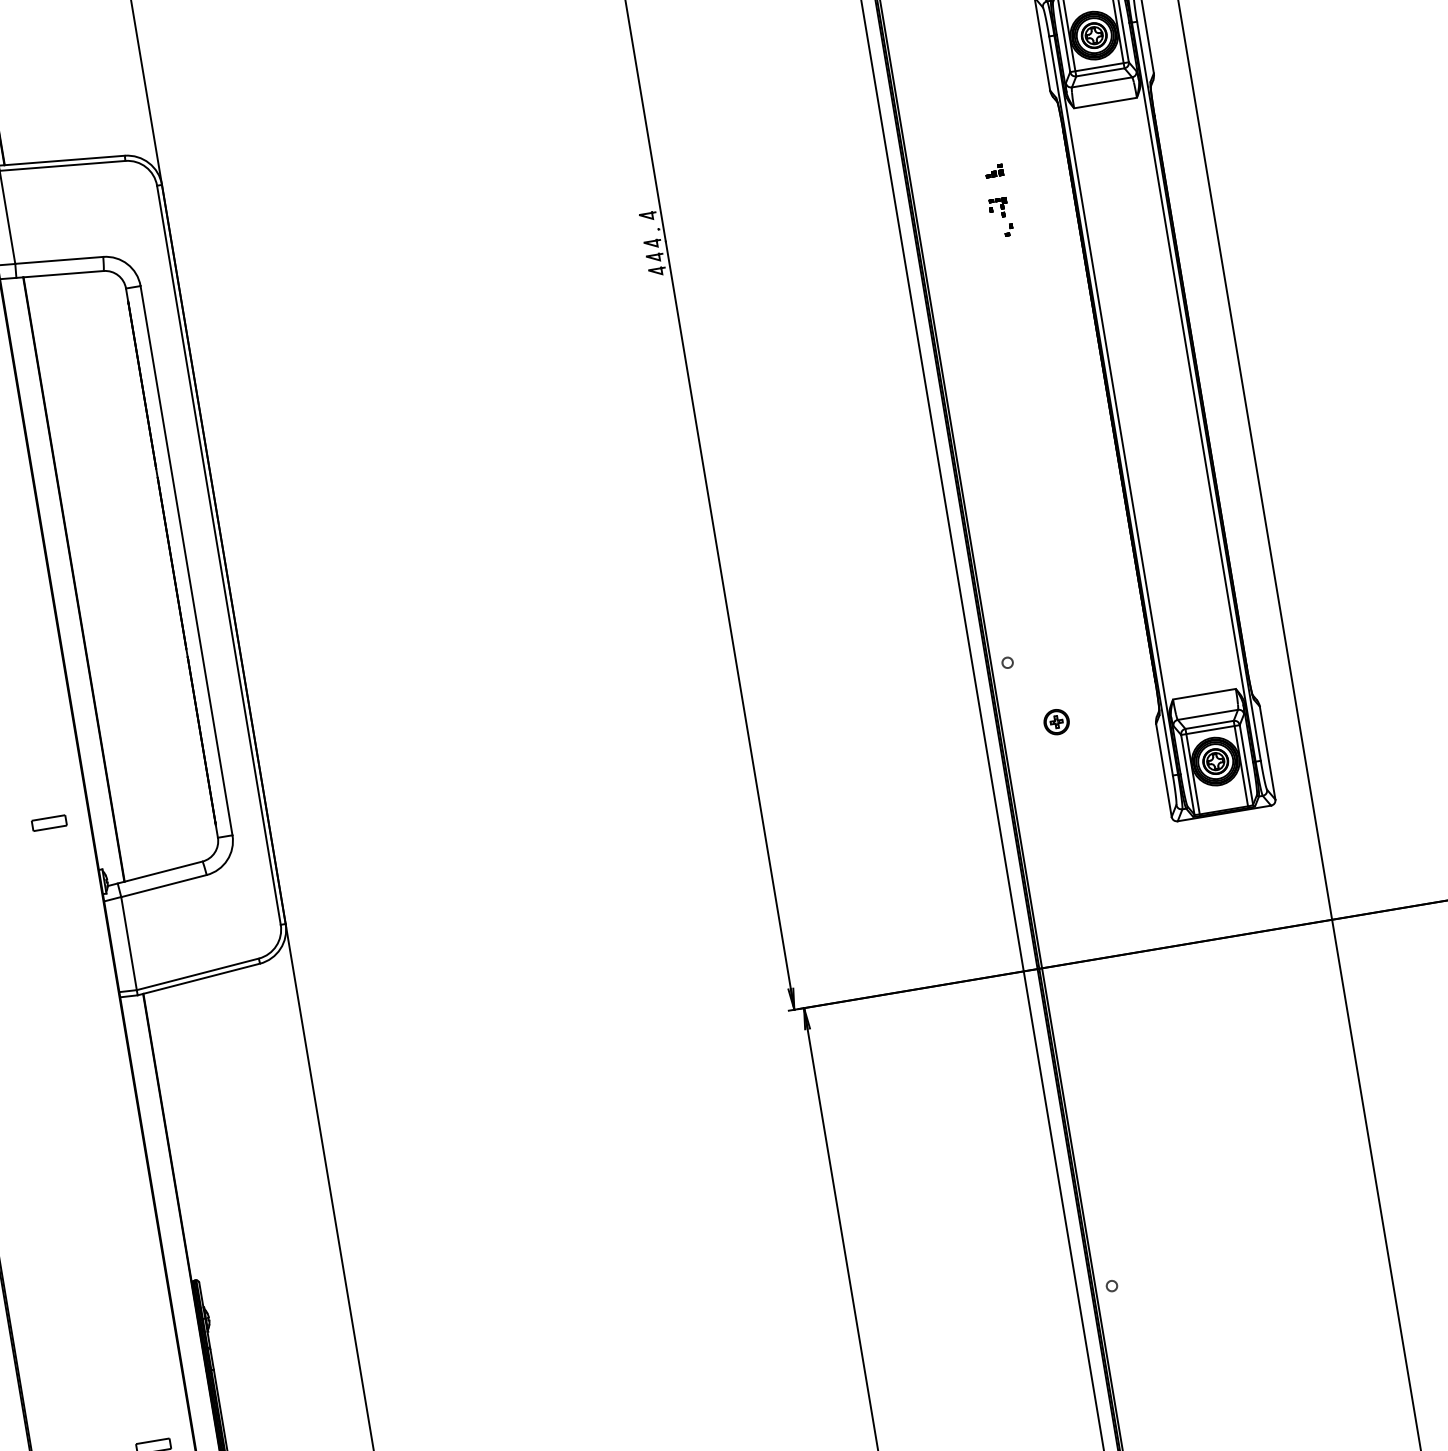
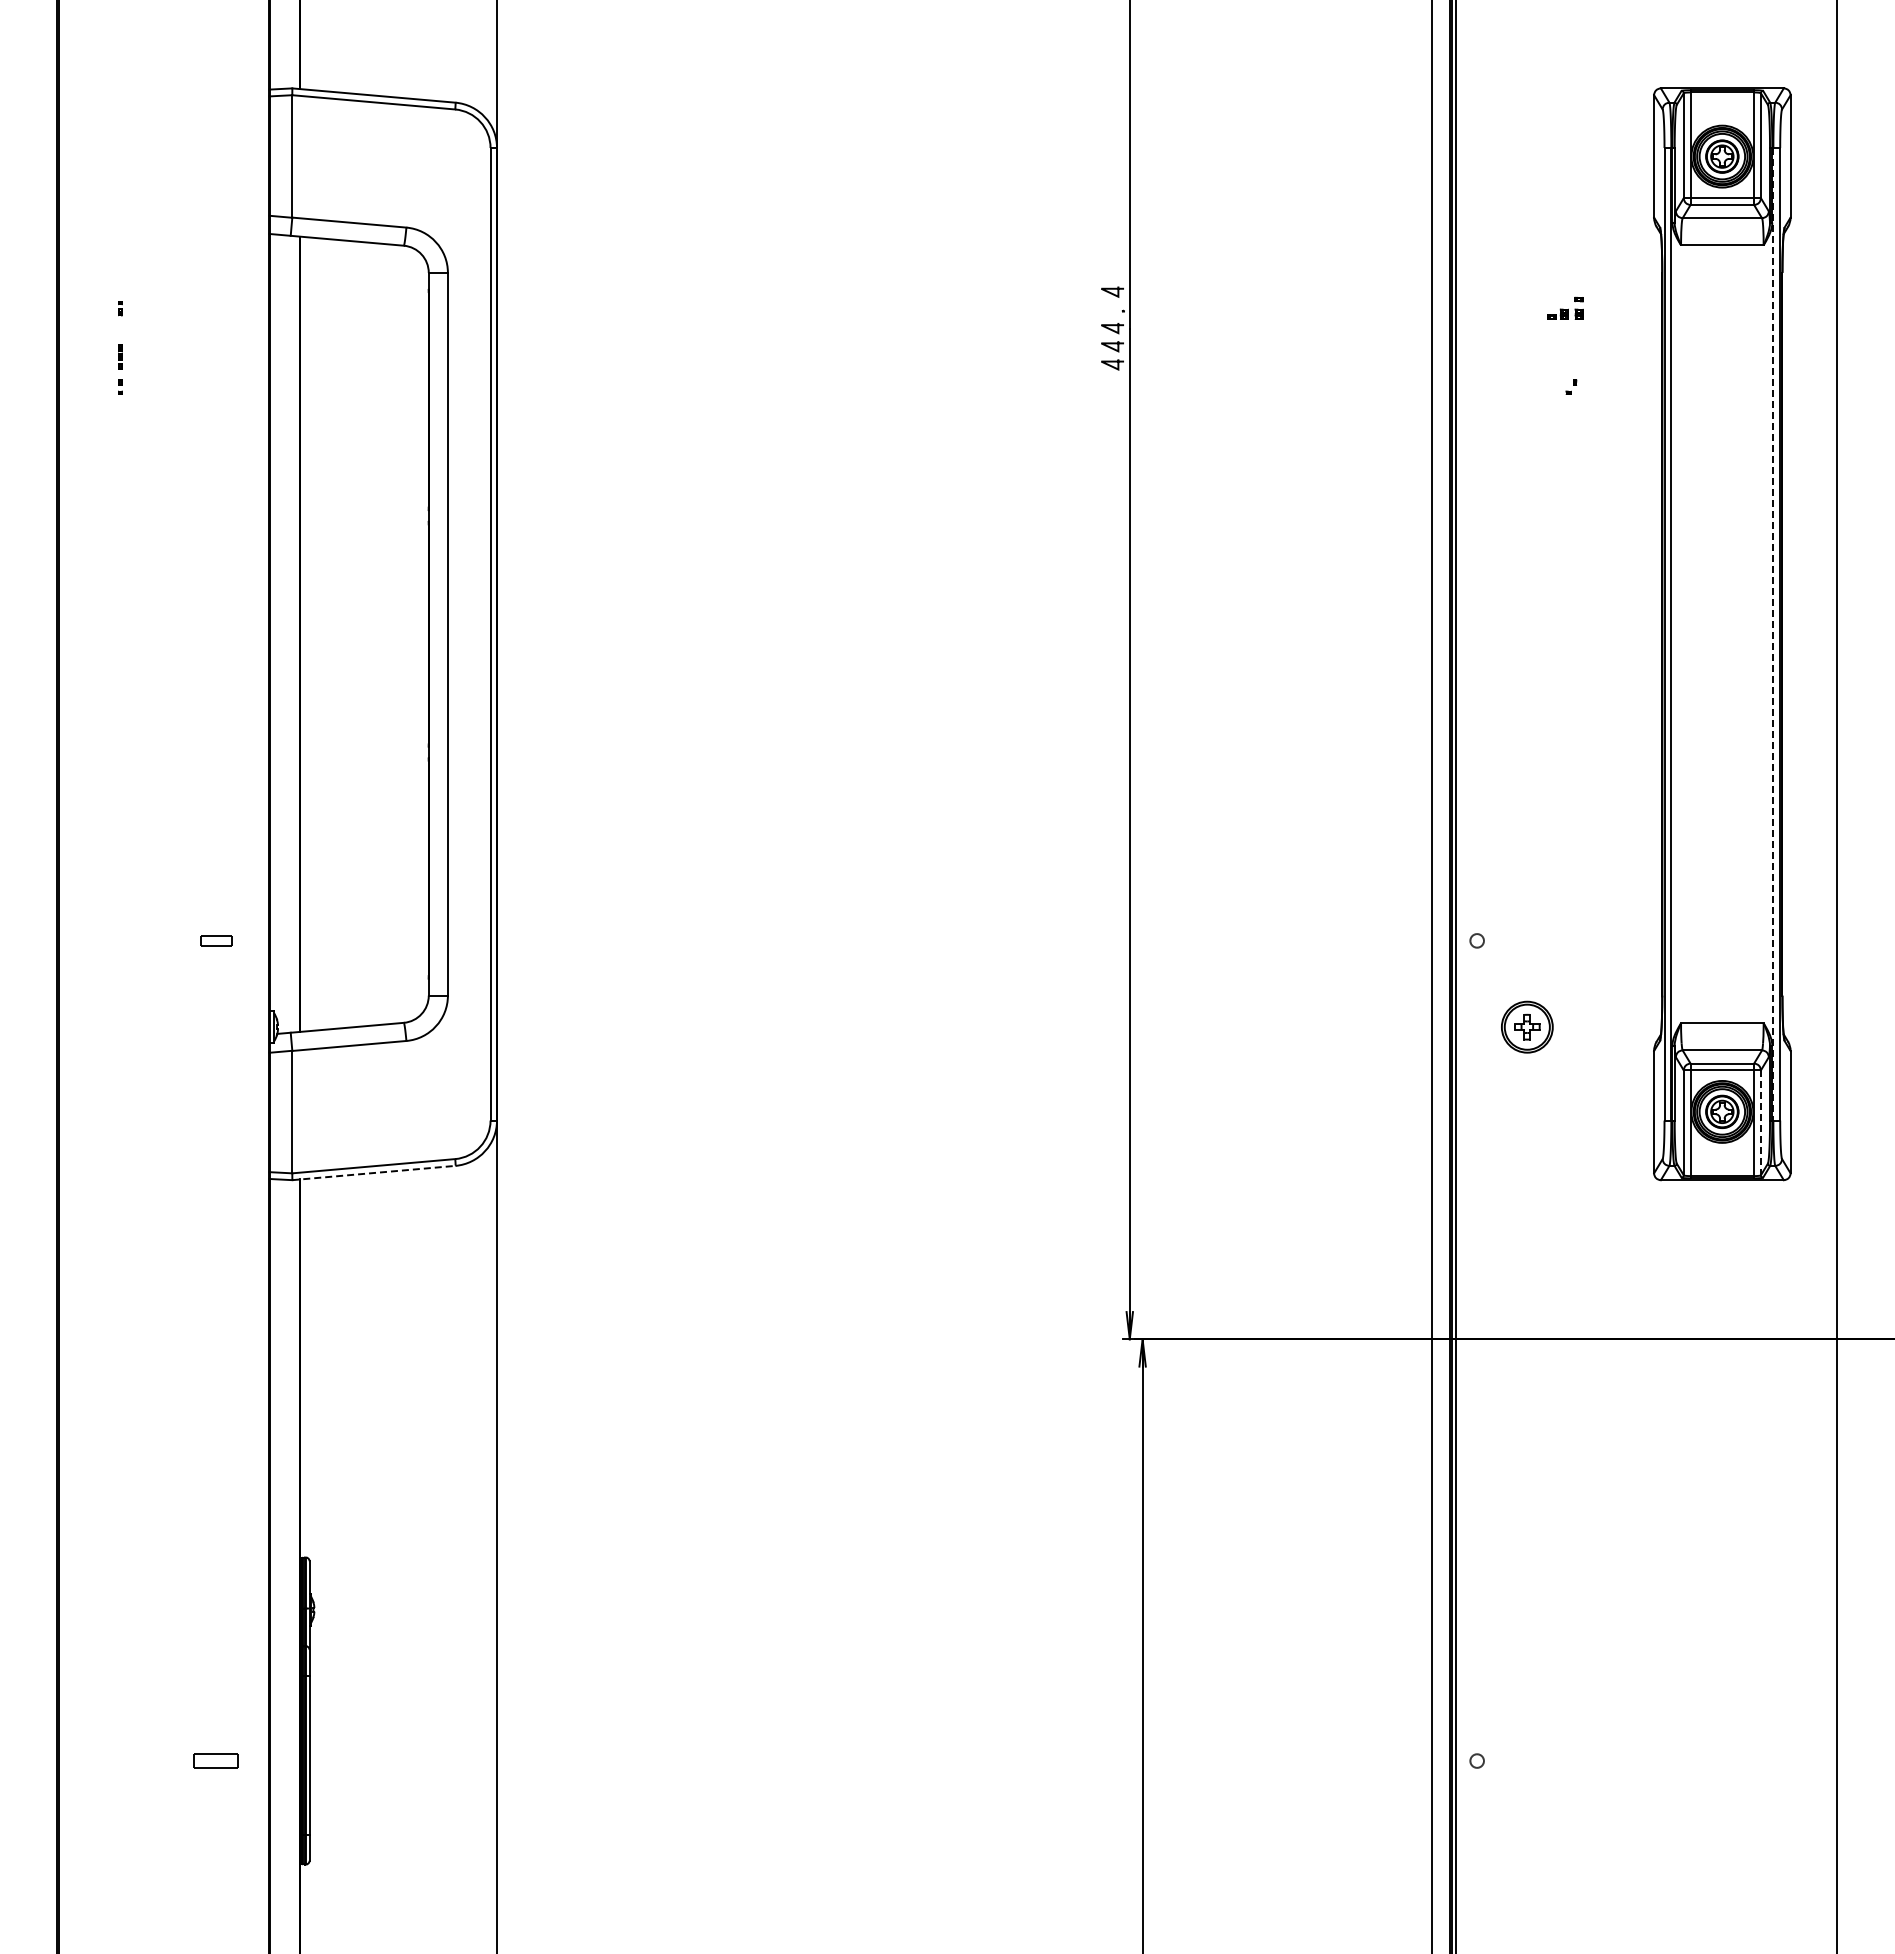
part: (993, 171) -> (1564, 308), size x1.6
part: (998, 207) -> (1562, 356), removed
line: (1193, 392) -> (1773, 634), solid -> dashed
part: (1056, 722) -> (1526, 1027), size x1.6
line: (1246, 765) -> (1760, 1123), solid -> dashed
part: (48, 822) -> (215, 940), size x0.7
line: (198, 979) -> (373, 1173), solid -> dashed

